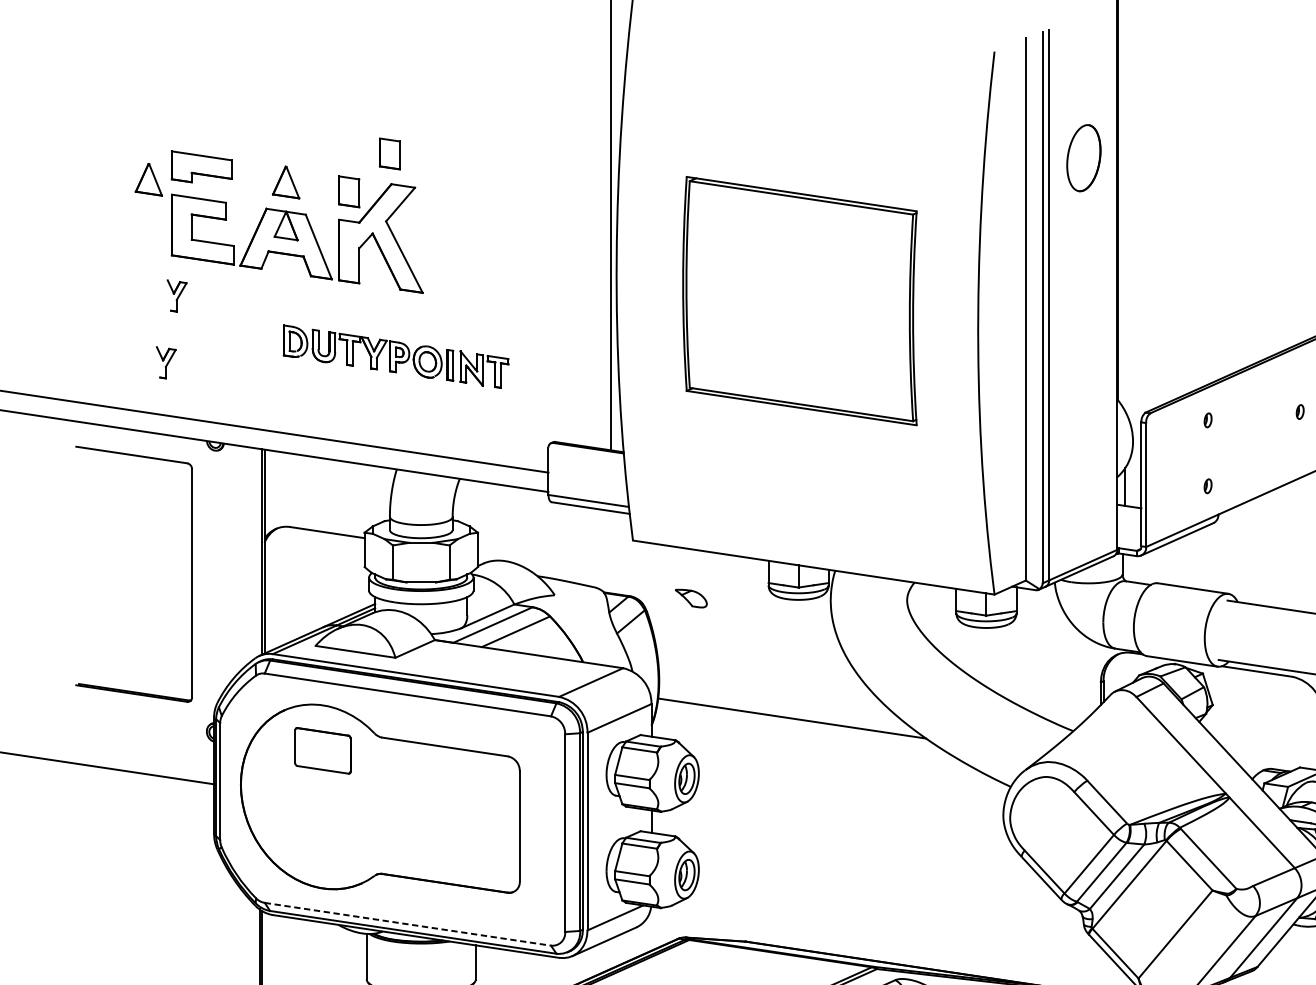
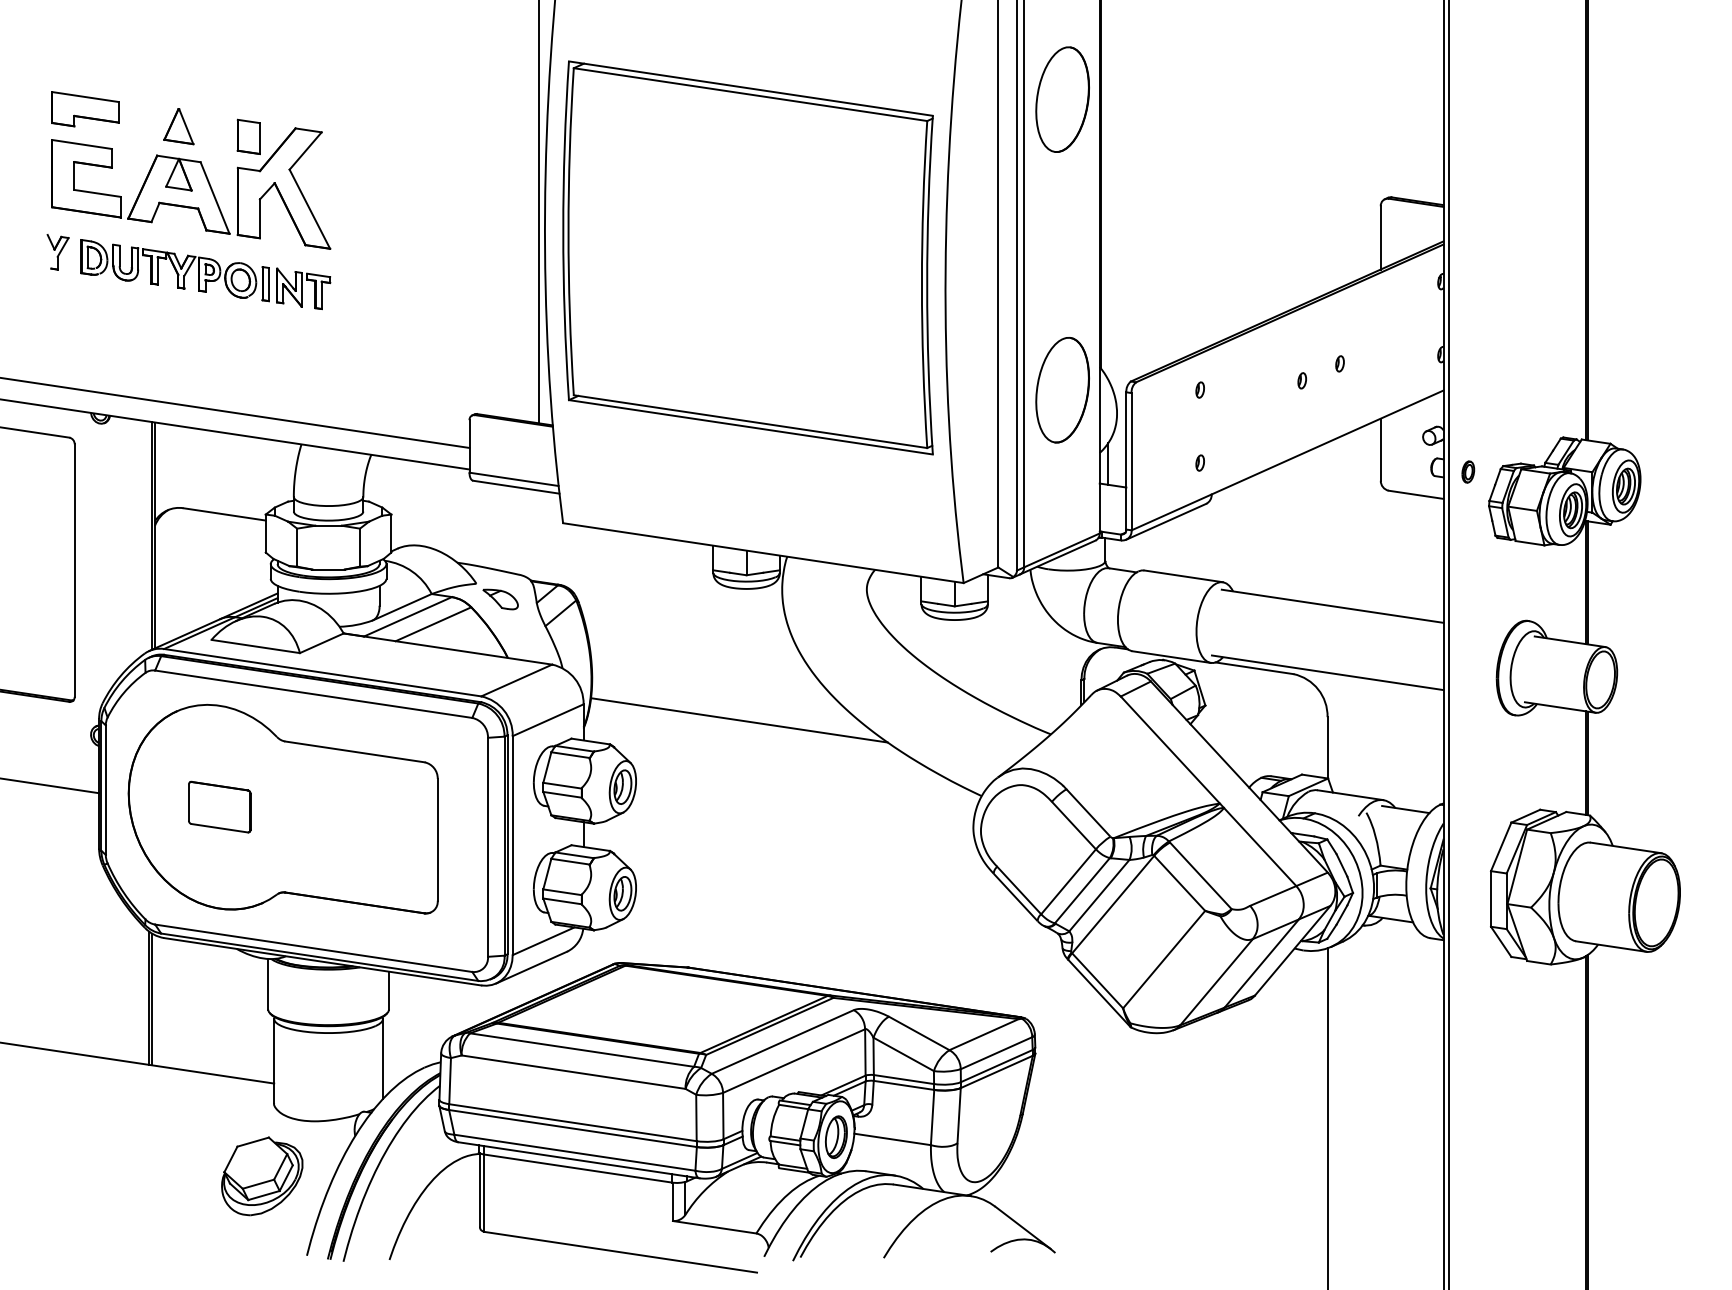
part: (389, 153) -> (293, 94), removed
part: (1083, 158) -> (1062, 99), size x1.43
part: (148, 179) -> (26, 123), removed
part: (799, 300) -> (747, 257), size x1.43
part: (395, 356) -> (205, 274), moved
part: (165, 362) -> (45, 326), removed
part: (1083, 420) -> (1062, 390), added
part: (691, 598) -> (500, 599), moved
part: (322, 750) -> (219, 806), moved
line: (408, 924) -> (314, 948), dashed -> solid

